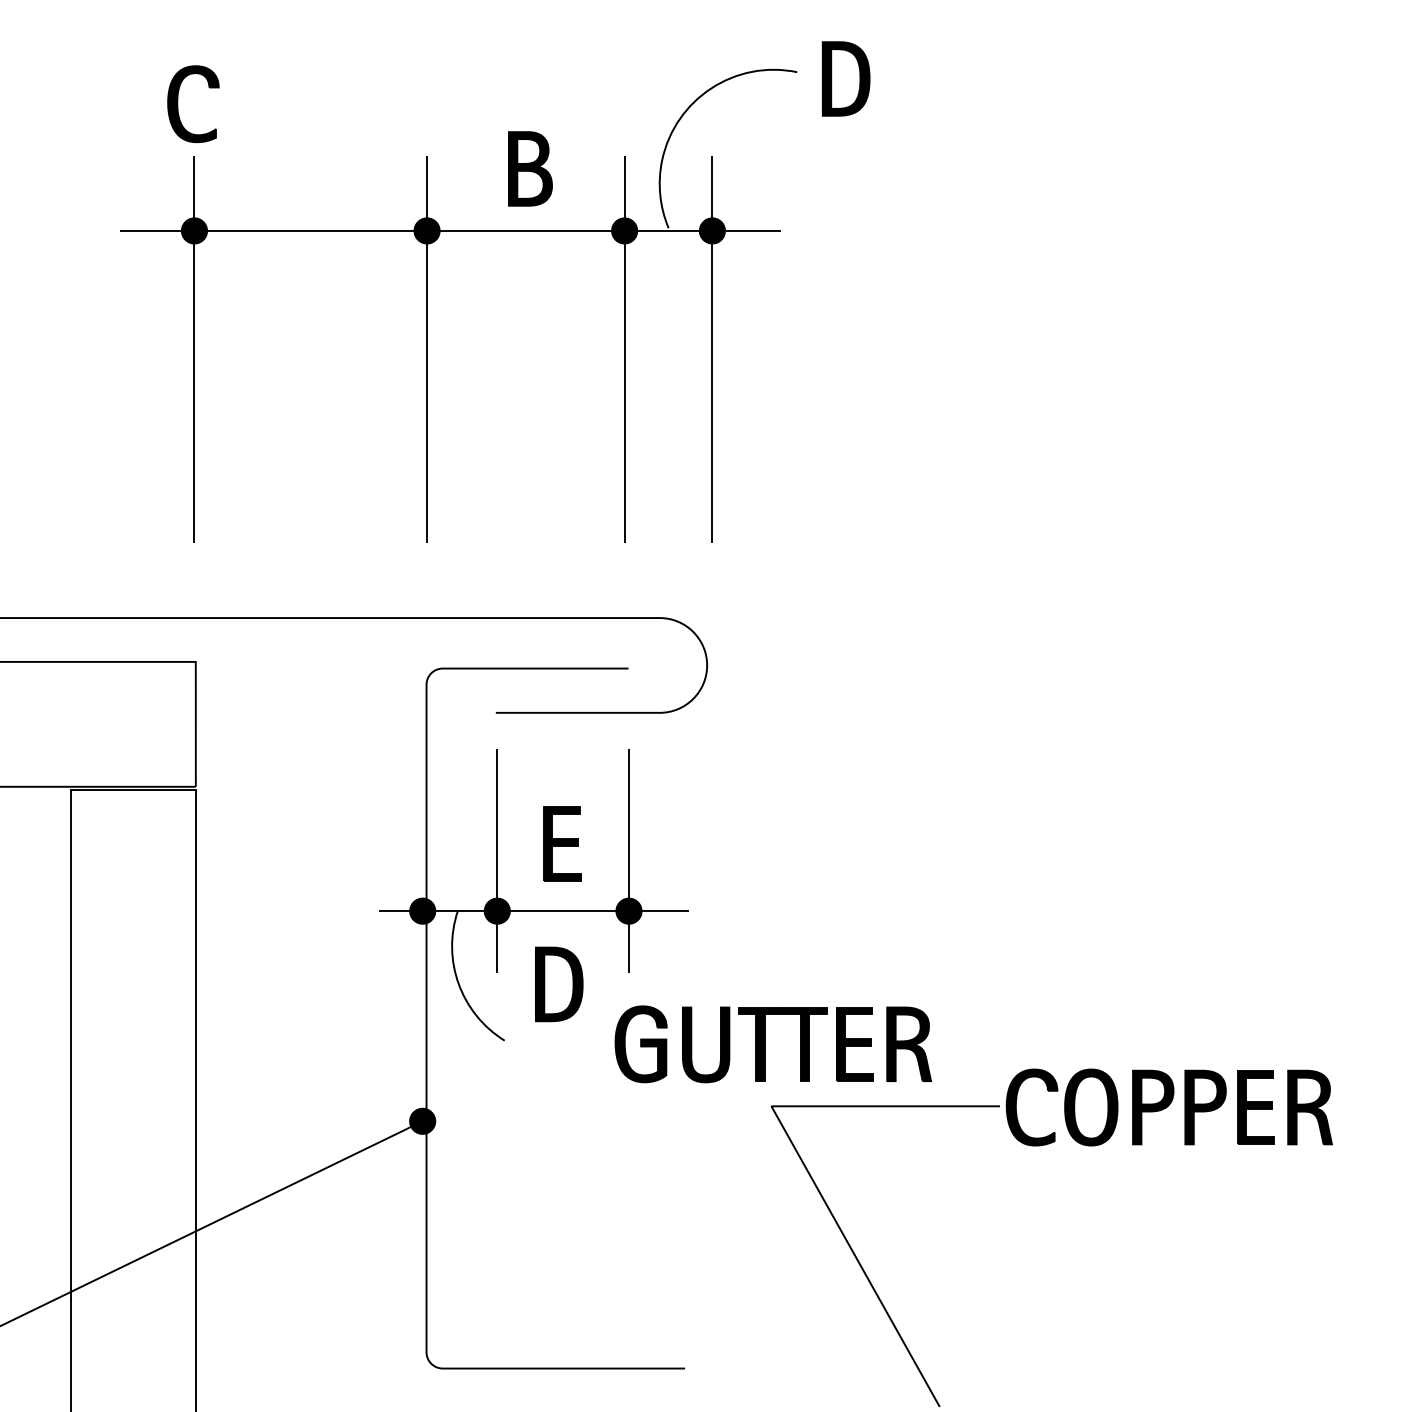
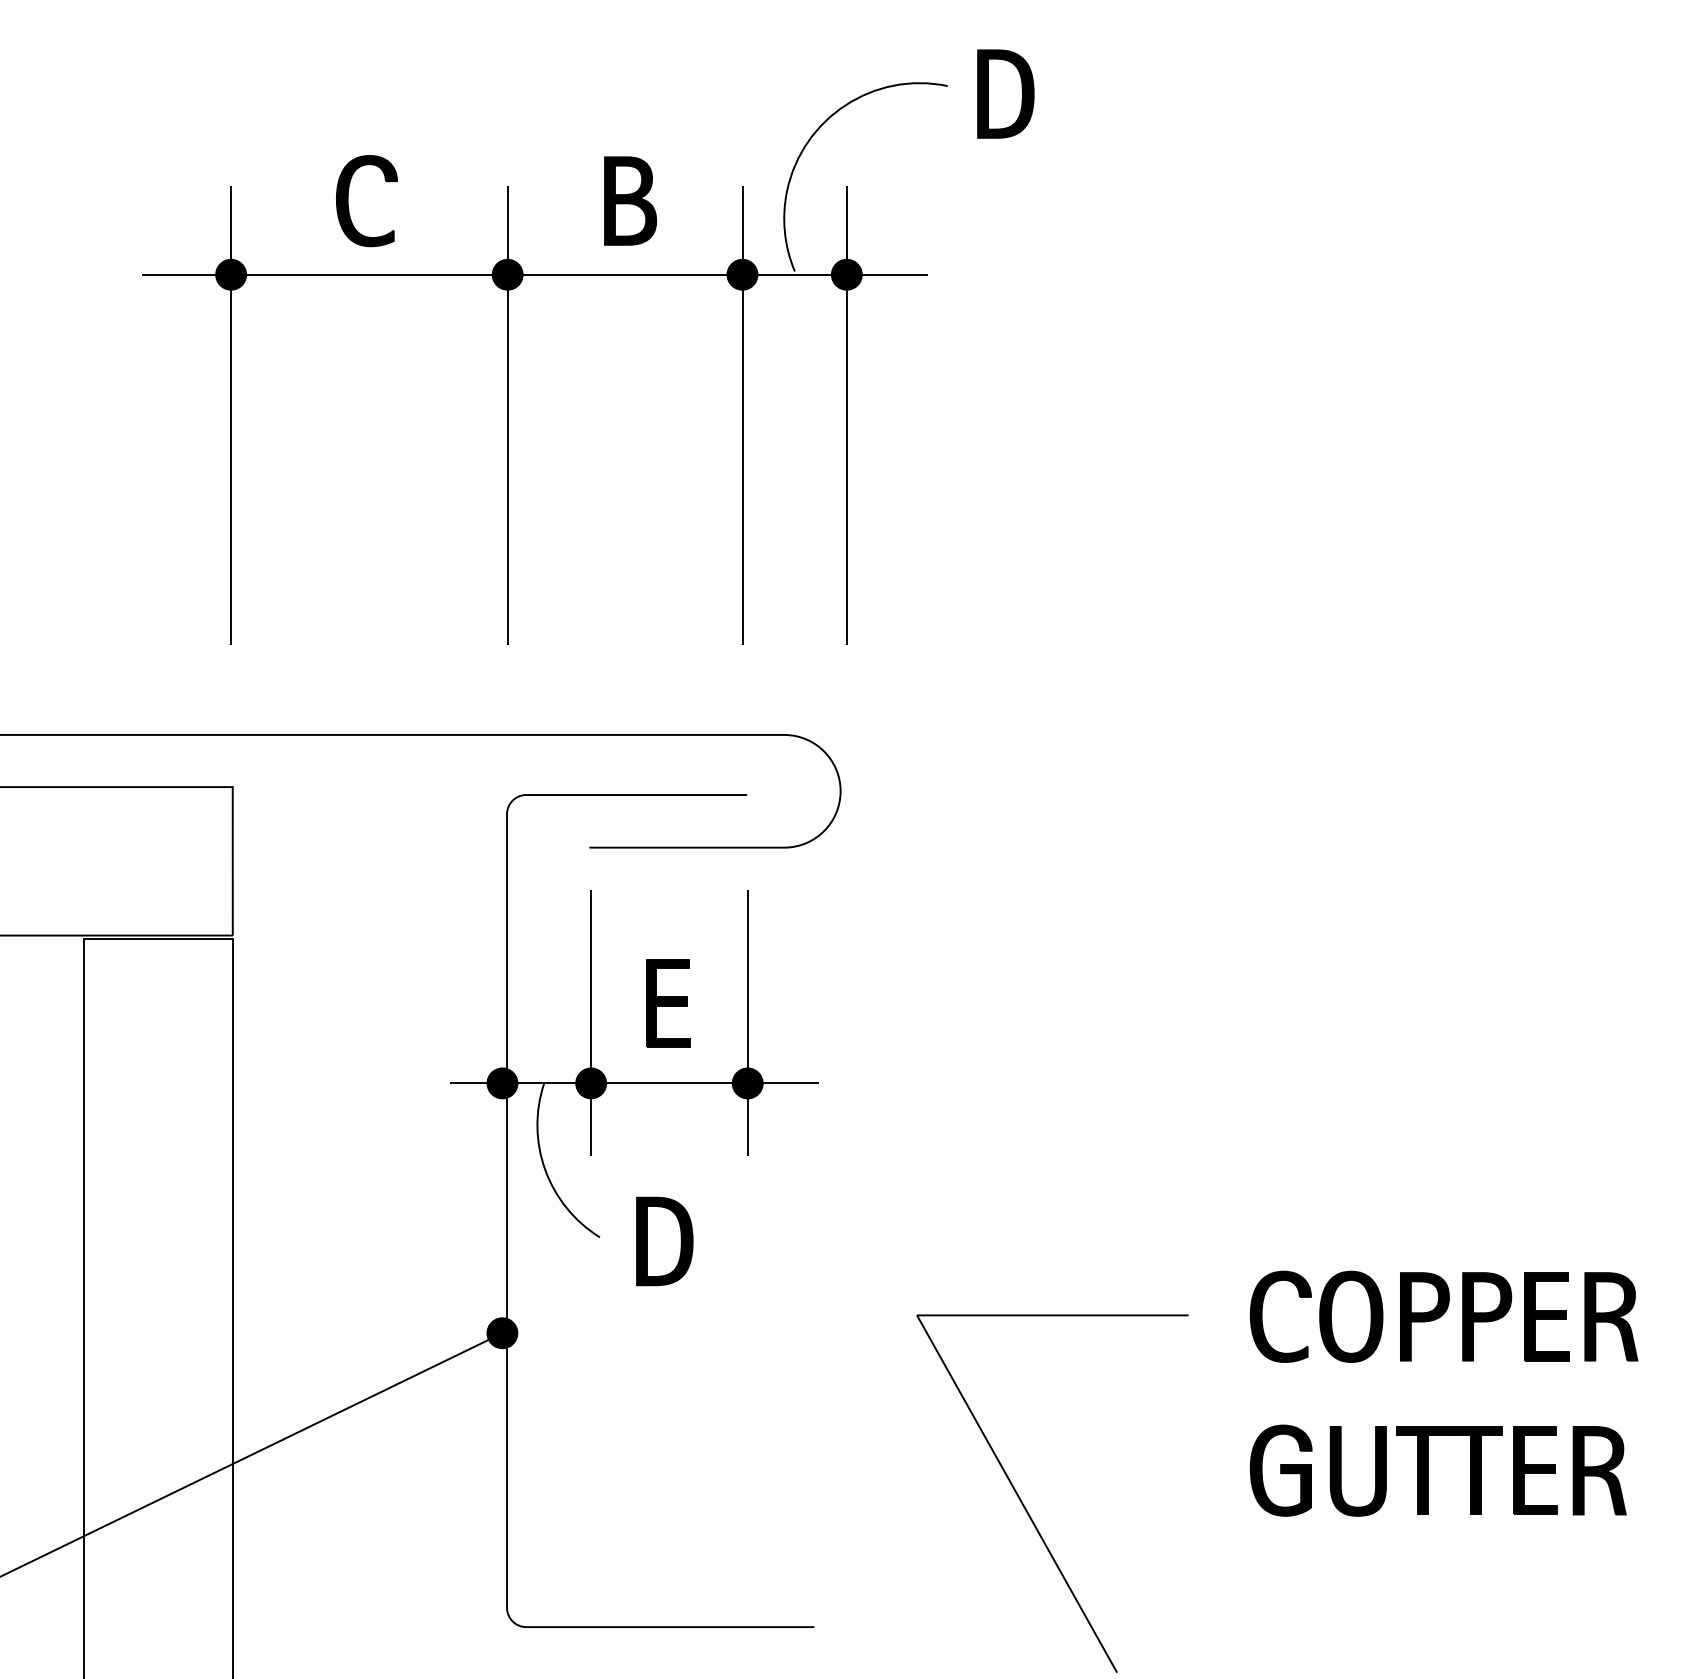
part: (177, 104) -> (348, 201), moved
part: (559, 984) -> (664, 1241), moved
part: (765, 1044) -> (1428, 1470), moved
part: (1168, 1107) -> (1443, 1316), moved

